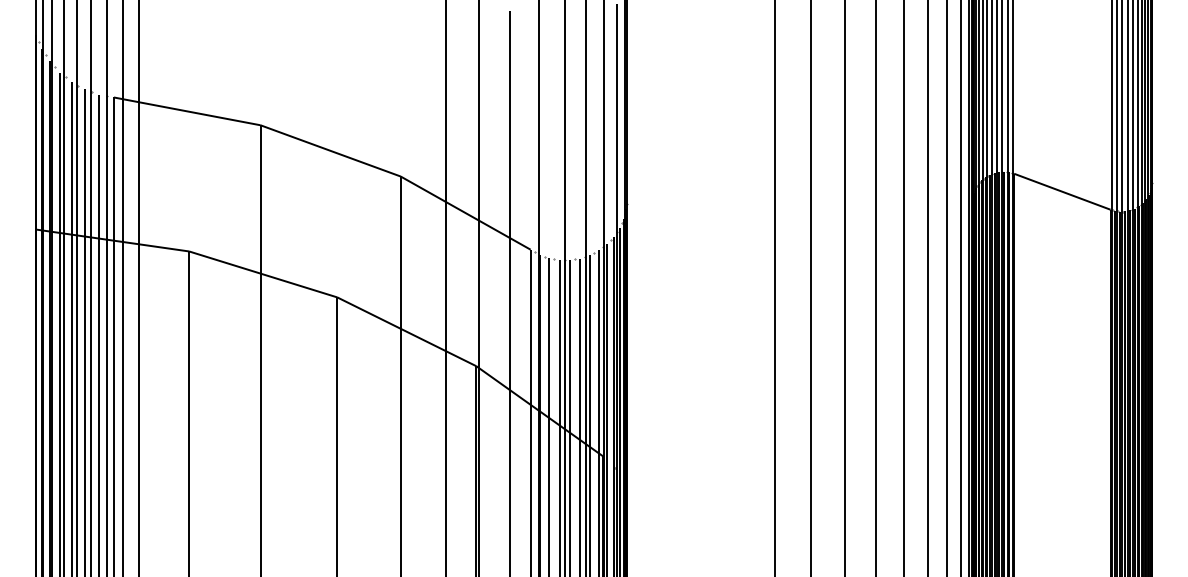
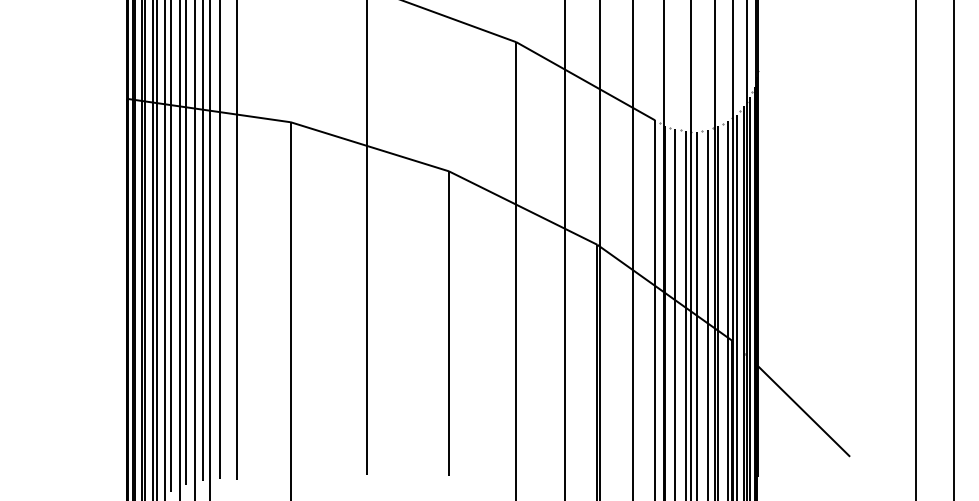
line: (670, 522) -> (804, 411), added

